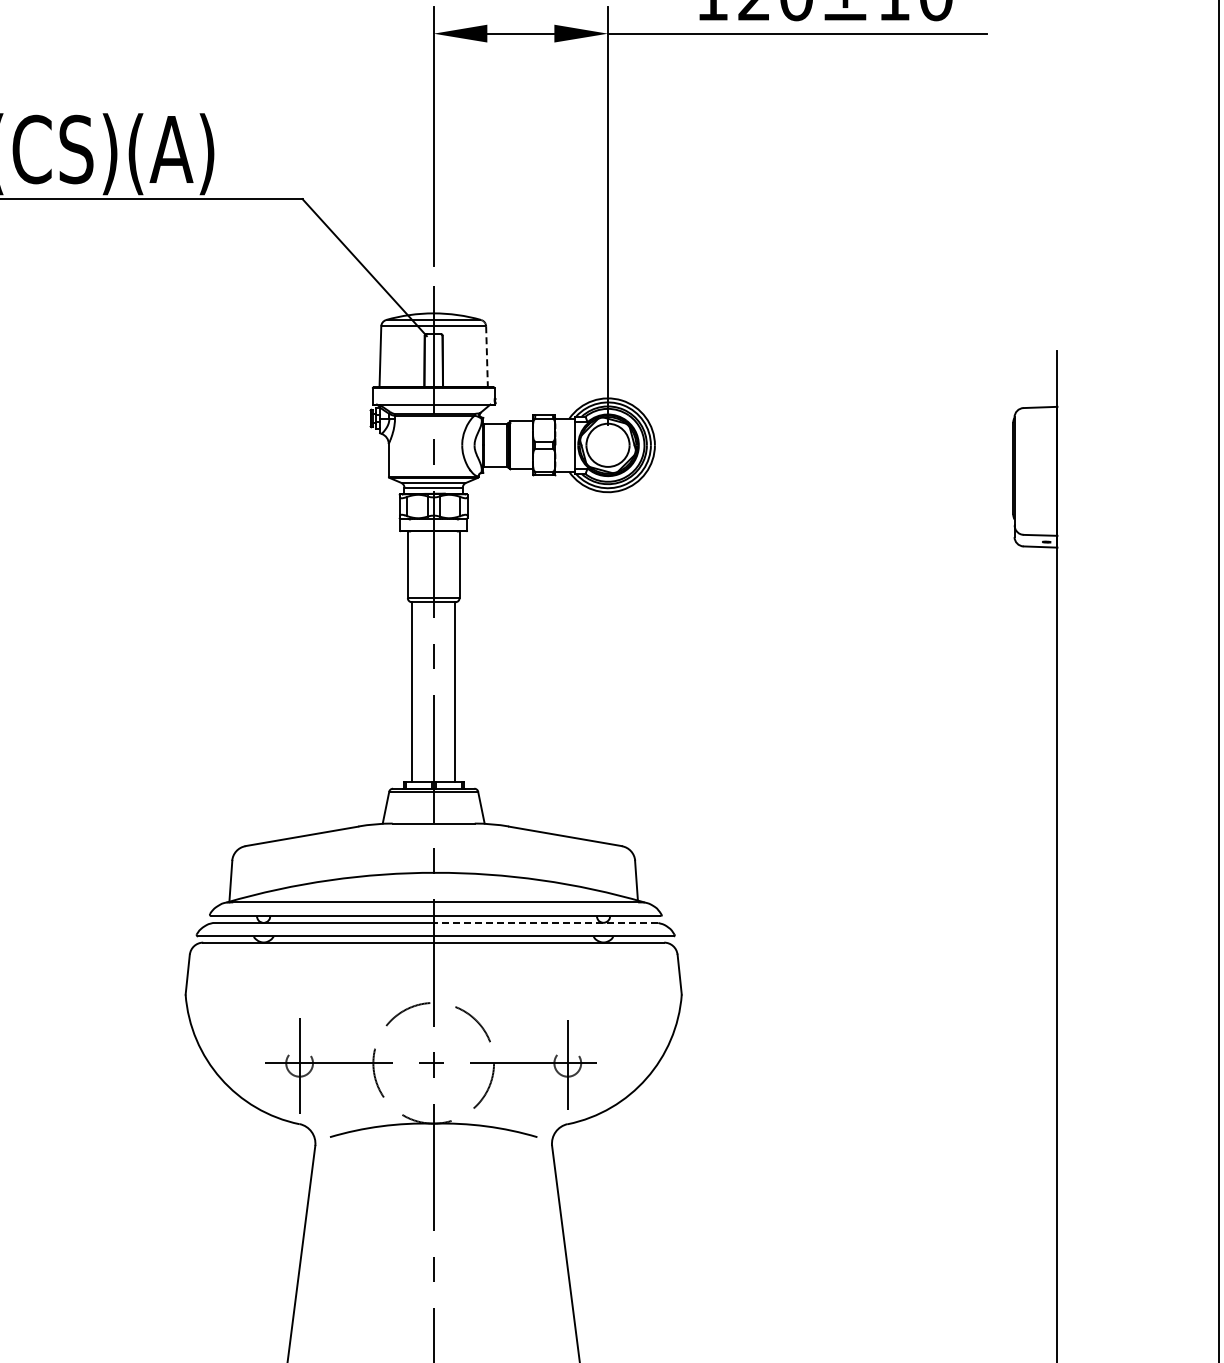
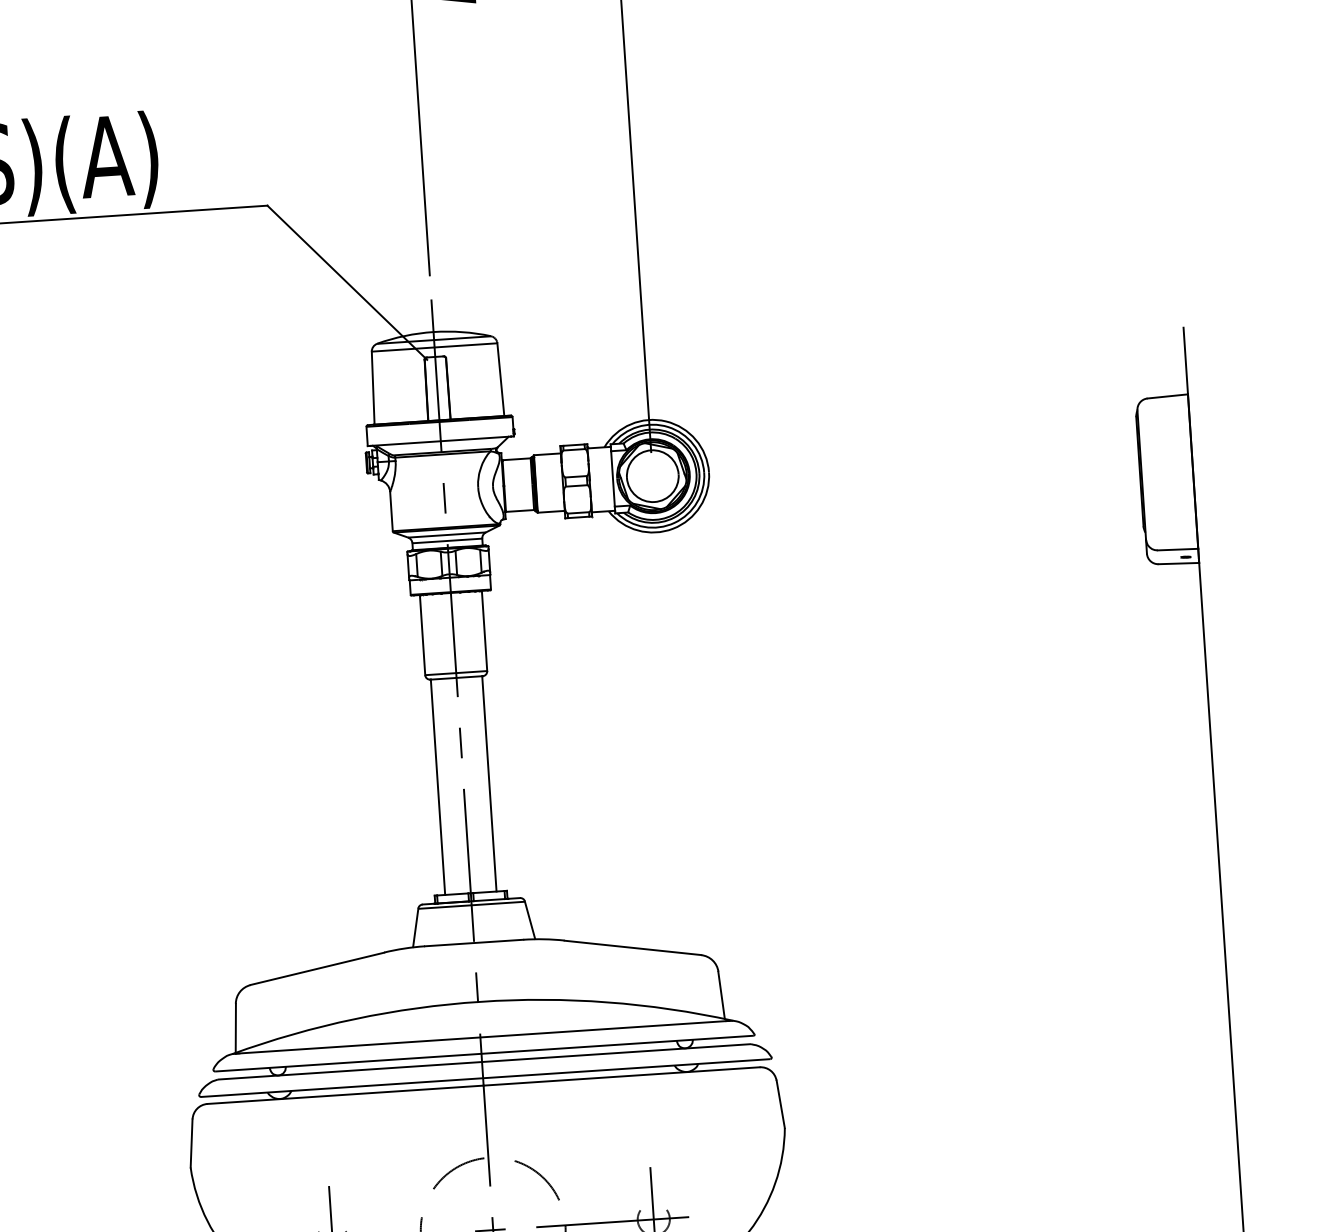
line: (487, 357) -> (501, 380), dashed -> solid
line: (545, 922) -> (615, 1052), dashed -> solid

